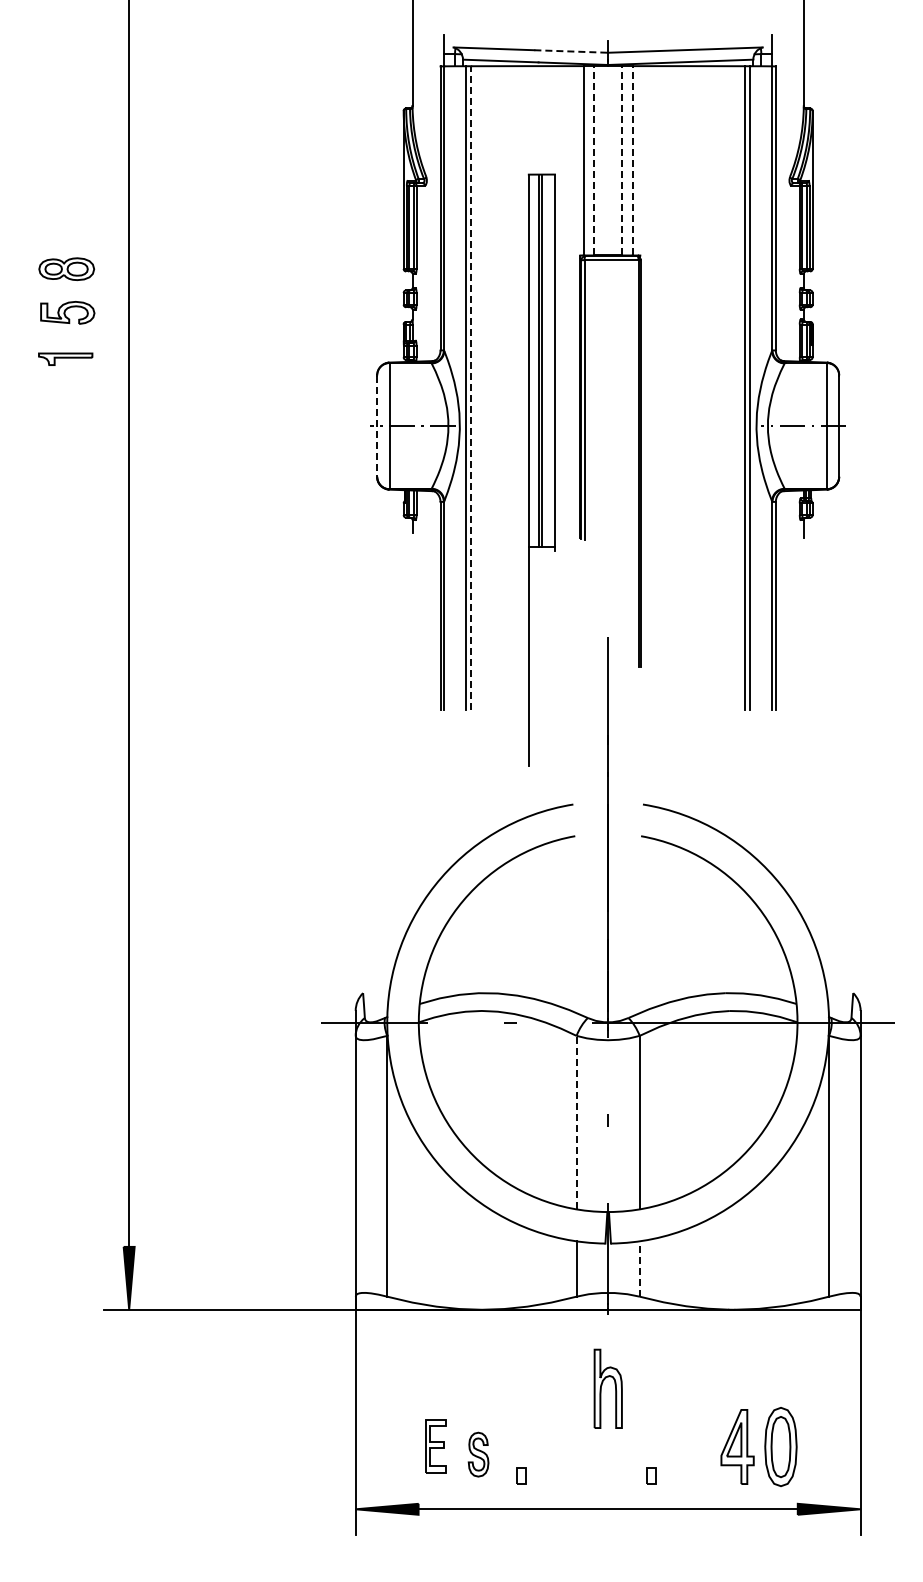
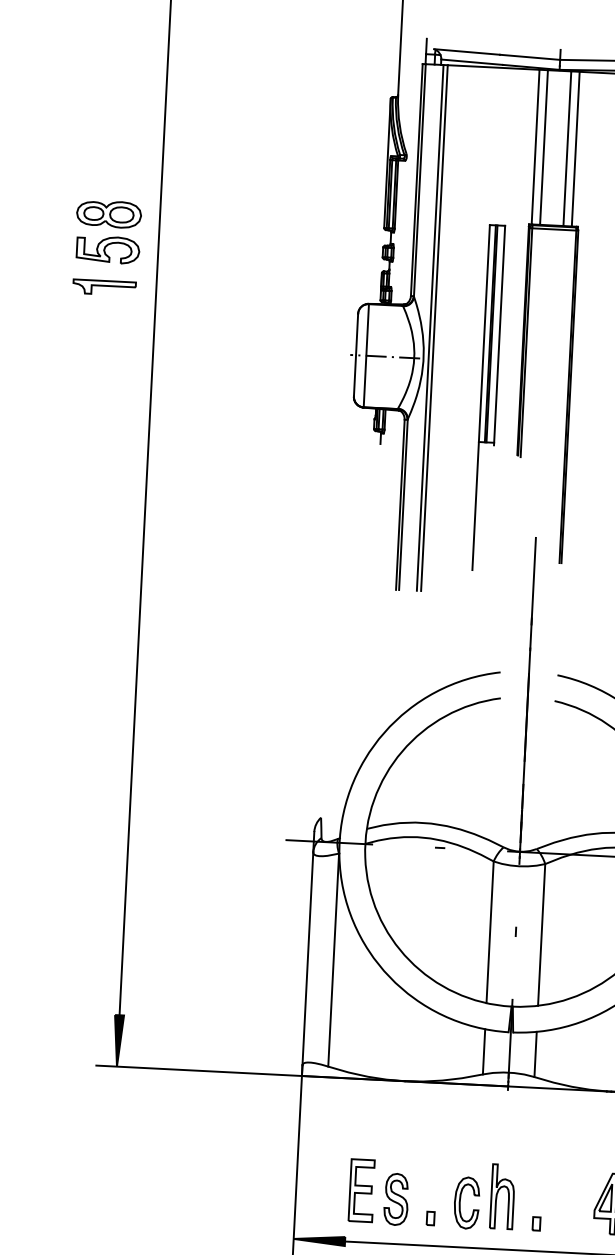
line: (571, 51) -> (530, 57), dashed -> solid
line: (593, 160) -> (543, 147), dashed -> solid
line: (622, 160) -> (567, 148), dashed -> solid
line: (632, 160) -> (575, 148), dashed -> solid
part: (66, 268) -> (108, 213), size x1.43
part: (67, 312) -> (107, 249), size x1.43
part: (65, 359) -> (104, 287), size x1.43
line: (471, 388) -> (434, 328), dashed -> solid
line: (377, 426) -> (356, 355), dashed -> solid
part: (541, 469) -> (488, 397), size x0.71
line: (576, 1122) -> (490, 932), dashed -> solid
line: (639, 1269) -> (535, 1054), dashed -> solid
part: (607, 1388) -> (502, 1196), moved
part: (435, 1445) -> (361, 1190), size x1.43
part: (478, 1454) -> (396, 1199), size x1.43
part: (557, 1454) -> (460, 1202), added

